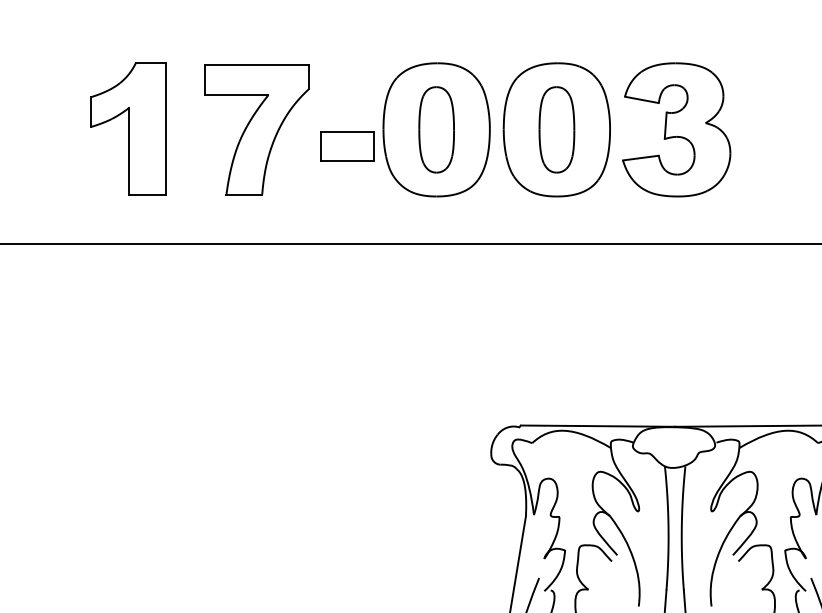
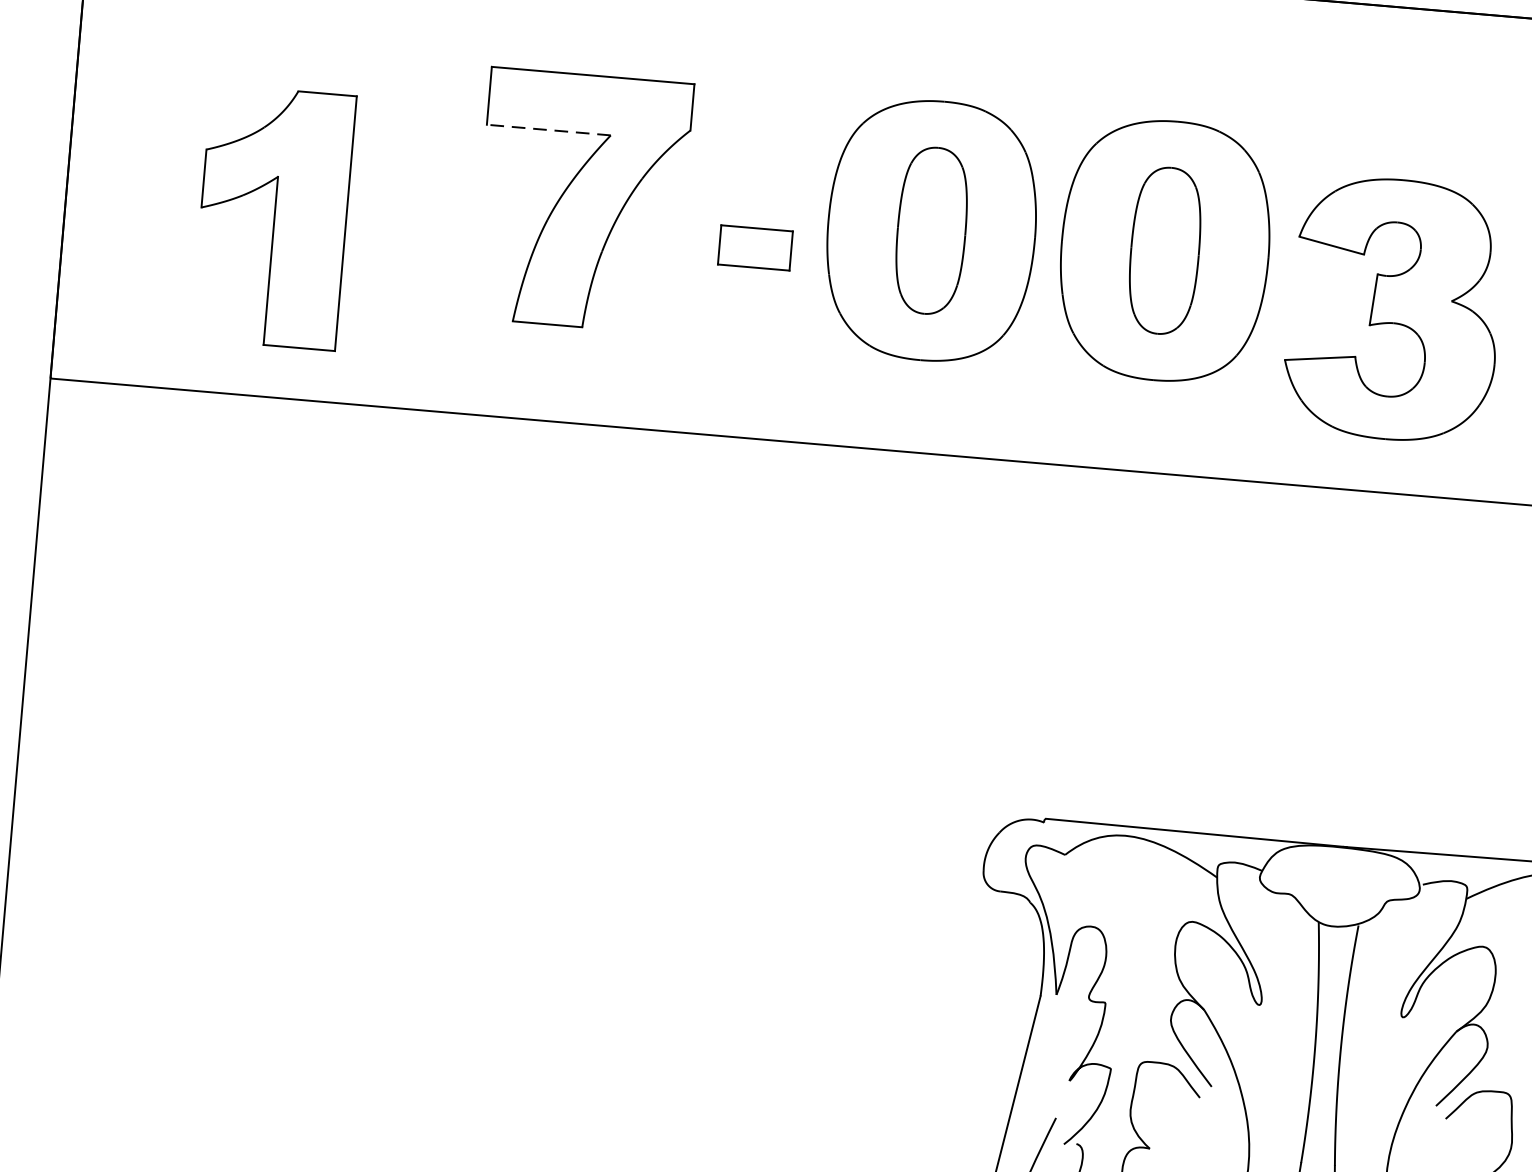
line: (236, 95) -> (548, 130), solid -> dashed
part: (128, 128) -> (273, 216), moved
part: (676, 129) -> (1393, 308), moved
part: (347, 146) -> (755, 248), size x0.7

